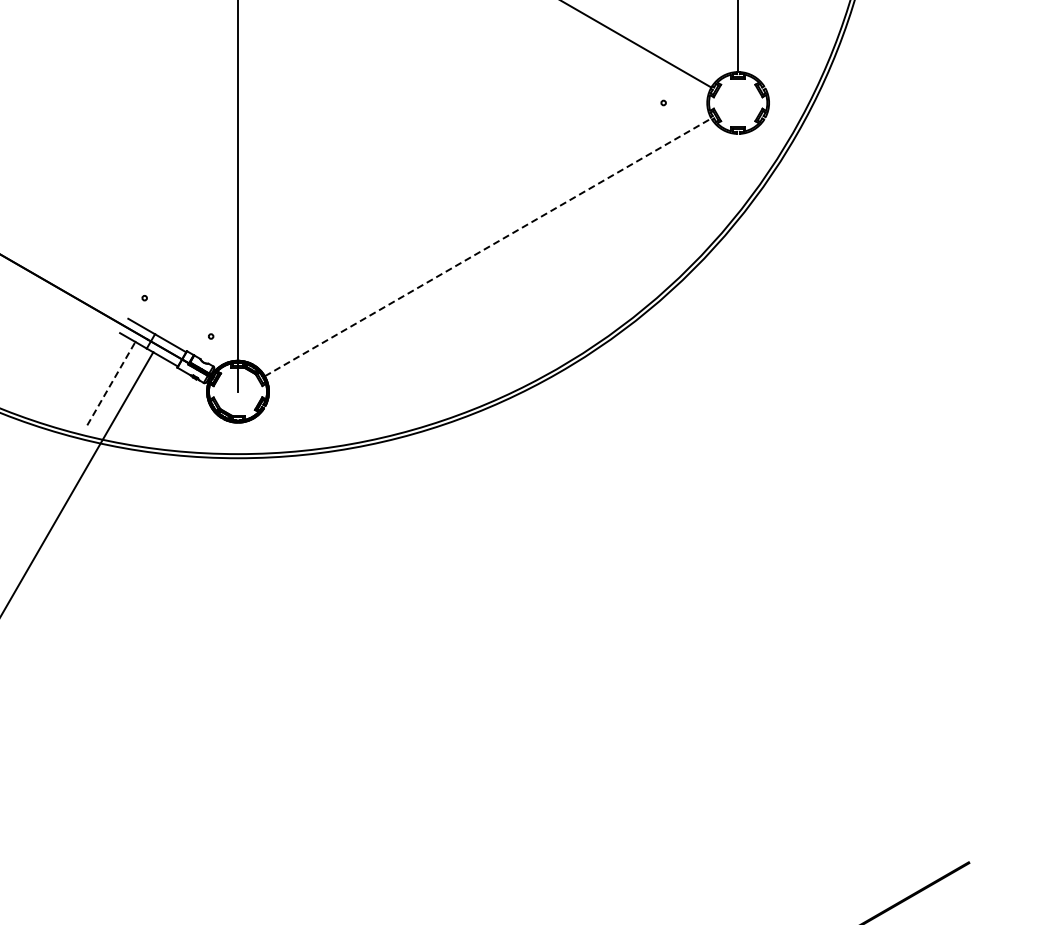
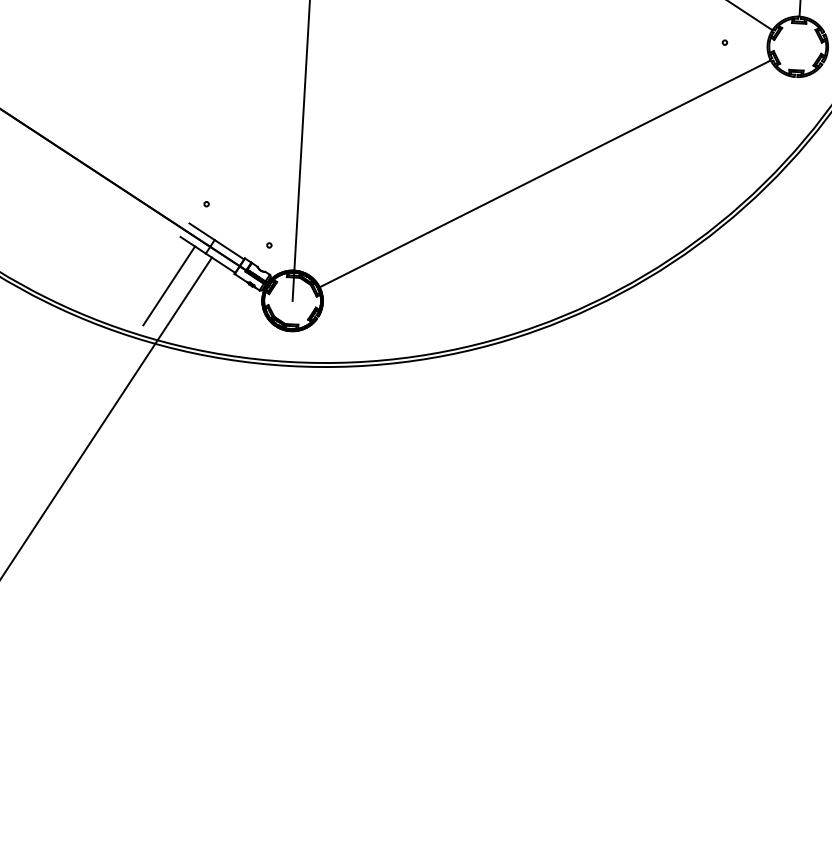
line: (488, 247) -> (545, 174), dashed -> solid
line: (111, 383) -> (169, 285), dashed -> solid

